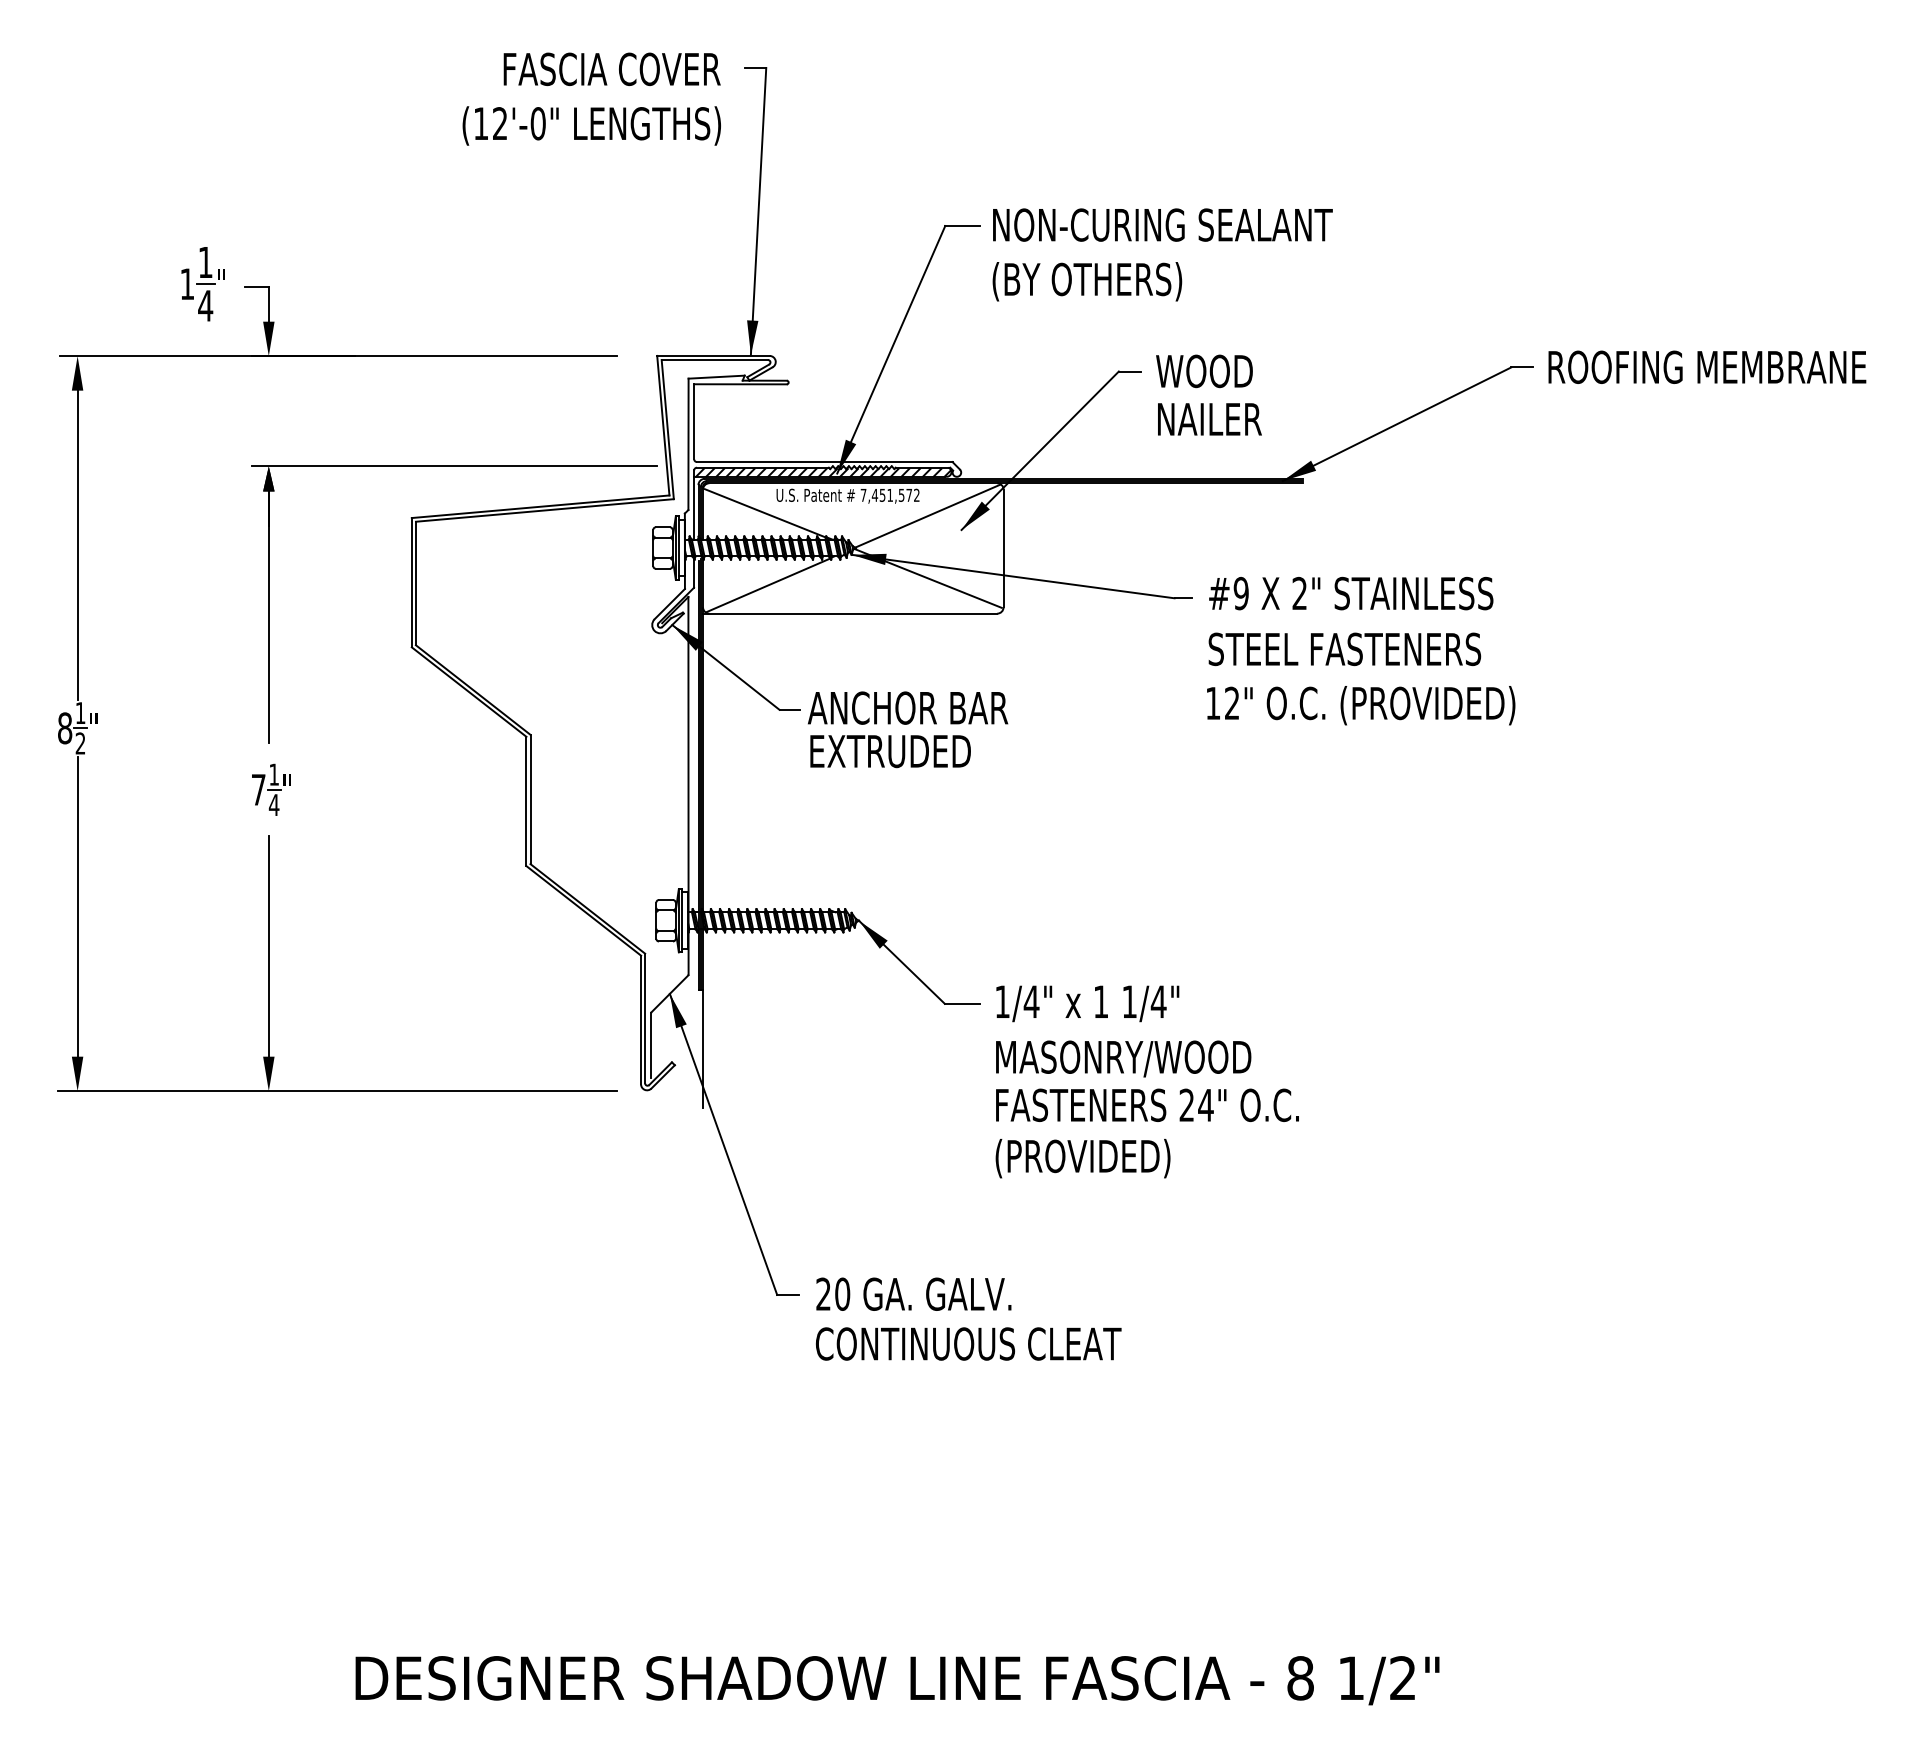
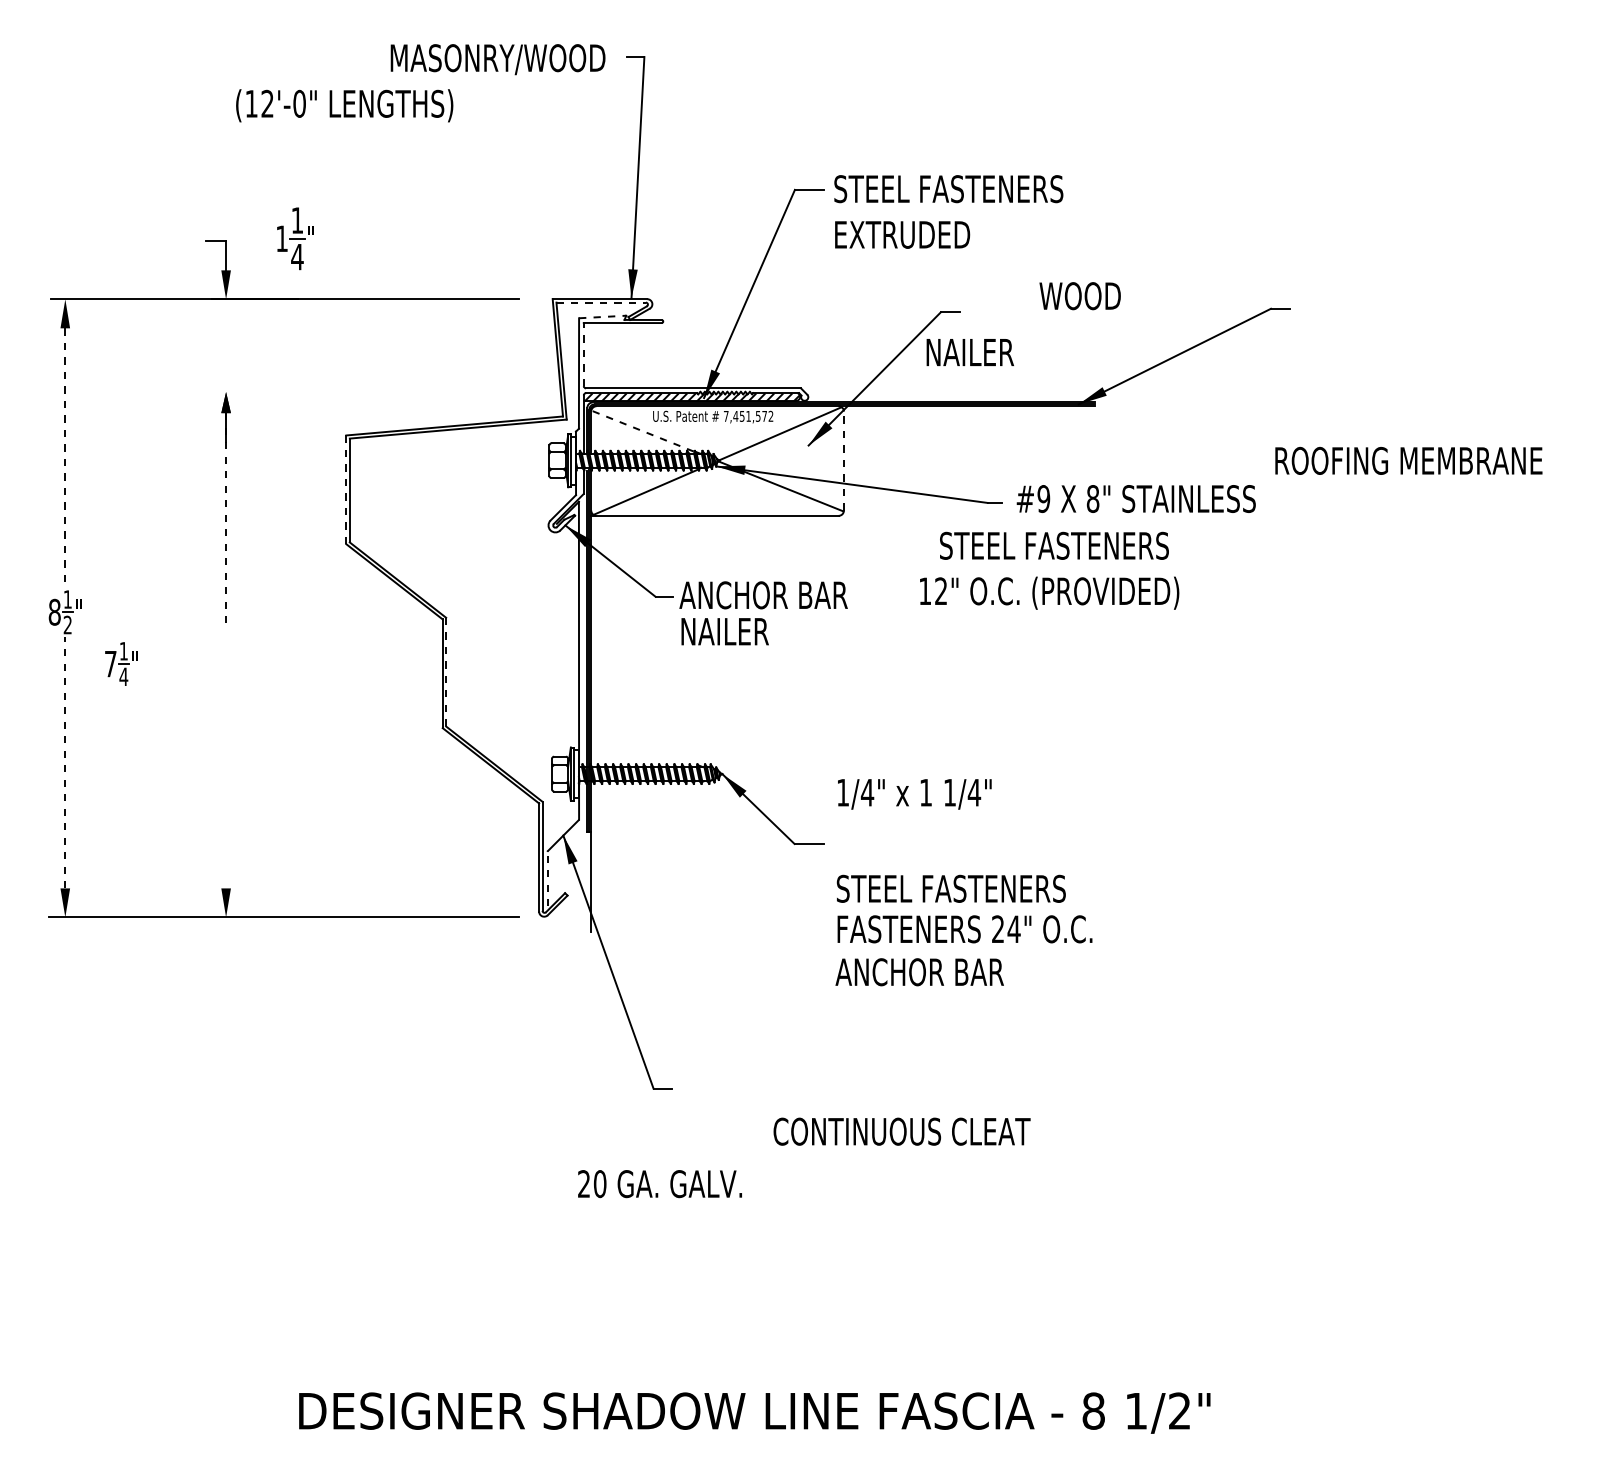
text: (592, 70) -> (498, 59), FASCIA COVER -> MASONRY/WOOD
text: (591, 125) -> (344, 105), moved
text: (1162, 224) -> (977, 188), NON-CURING SEALANT -> STEEL FASTENERS
text: (1087, 281) -> (914, 236), (BY OTHERS) -> EXTRUDED
part: (202, 284) -> (294, 239), moved
line: (715, 360) -> (601, 302), solid -> dashed
text: (1707, 366) -> (1408, 460), moved
text: (1204, 371) -> (1080, 296), moved
line: (717, 377) -> (603, 317), solid -> dashed
text: (1209, 419) -> (970, 352), moved
line: (694, 421) -> (584, 354), solid -> dashed
line: (453, 466) -> (381, 392), removed
line: (765, 513) -> (643, 431), solid -> dashed
line: (77, 545) -> (65, 458), solid -> dashed
line: (1003, 548) -> (843, 461), solid -> dashed
line: (411, 582) -> (346, 489), solid -> dashed
text: (1299, 593) -> (1092, 498), 2" -> 8"
line: (268, 617) -> (225, 519), solid -> dashed
text: (1344, 649) -> (1054, 546), moved
text: (1361, 705) -> (1049, 593), moved
text: (891, 751) -> (749, 631), EXTRUDED -> NAILER
part: (271, 789) -> (121, 663), moved
line: (530, 799) -> (446, 672), solid -> dashed
line: (77, 906) -> (65, 762), solid -> dashed
line: (268, 946) -> (225, 795), removed
text: (1087, 1003) -> (914, 794), moved
line: (651, 1045) -> (547, 879), solid -> dashed
text: (1131, 1058) -> (951, 889), MASONRY/WOOD -> STEEL FASTENERS
text: (1093, 1158) -> (919, 974), (PROVIDED) -> ANCHOR BAR
text: (913, 1293) -> (659, 1183), moved
text: (968, 1343) -> (901, 1131), moved

